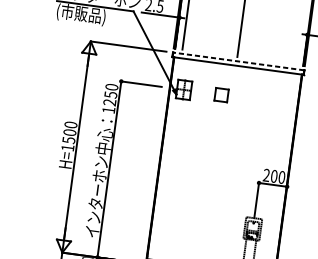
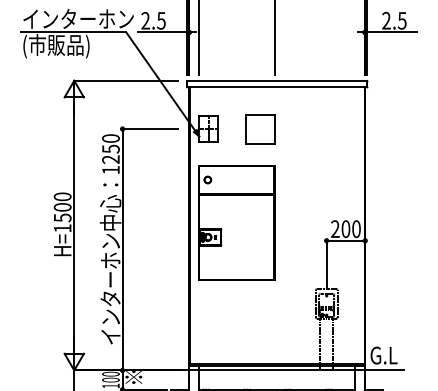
line: (239, 61) -> (277, 80), dashed -> solid
part: (221, 95) -> (260, 129), size x1.67
part: (195, 160) -> (236, 222), added

